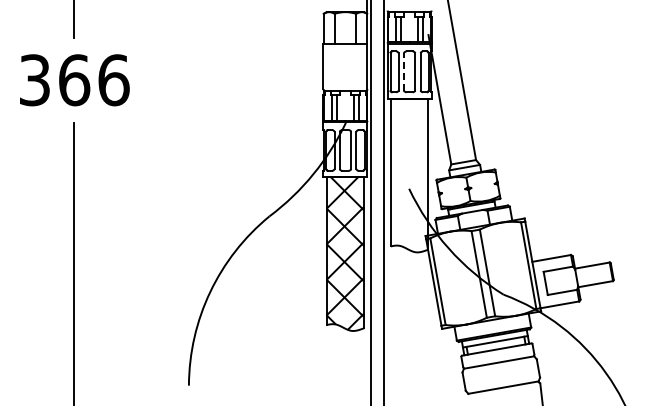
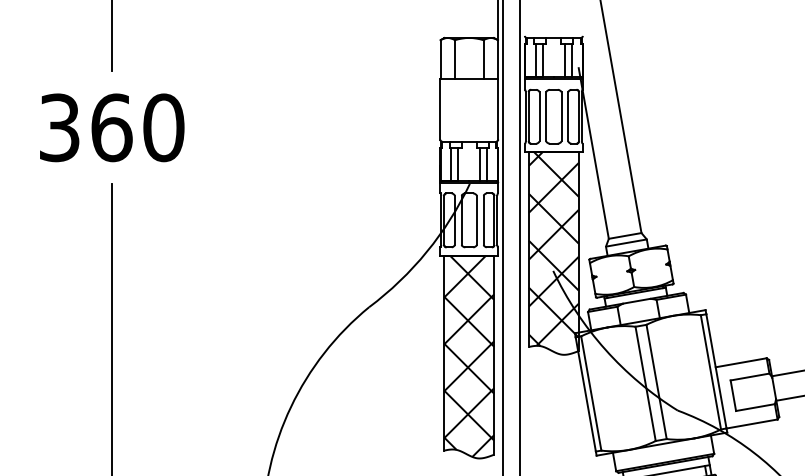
line: (403, 71) -> (545, 116), dashed -> solid
text: (113, 80) -> (163, 128), 366 -> 360
hatch: (409, 173) -> (553, 250), added

